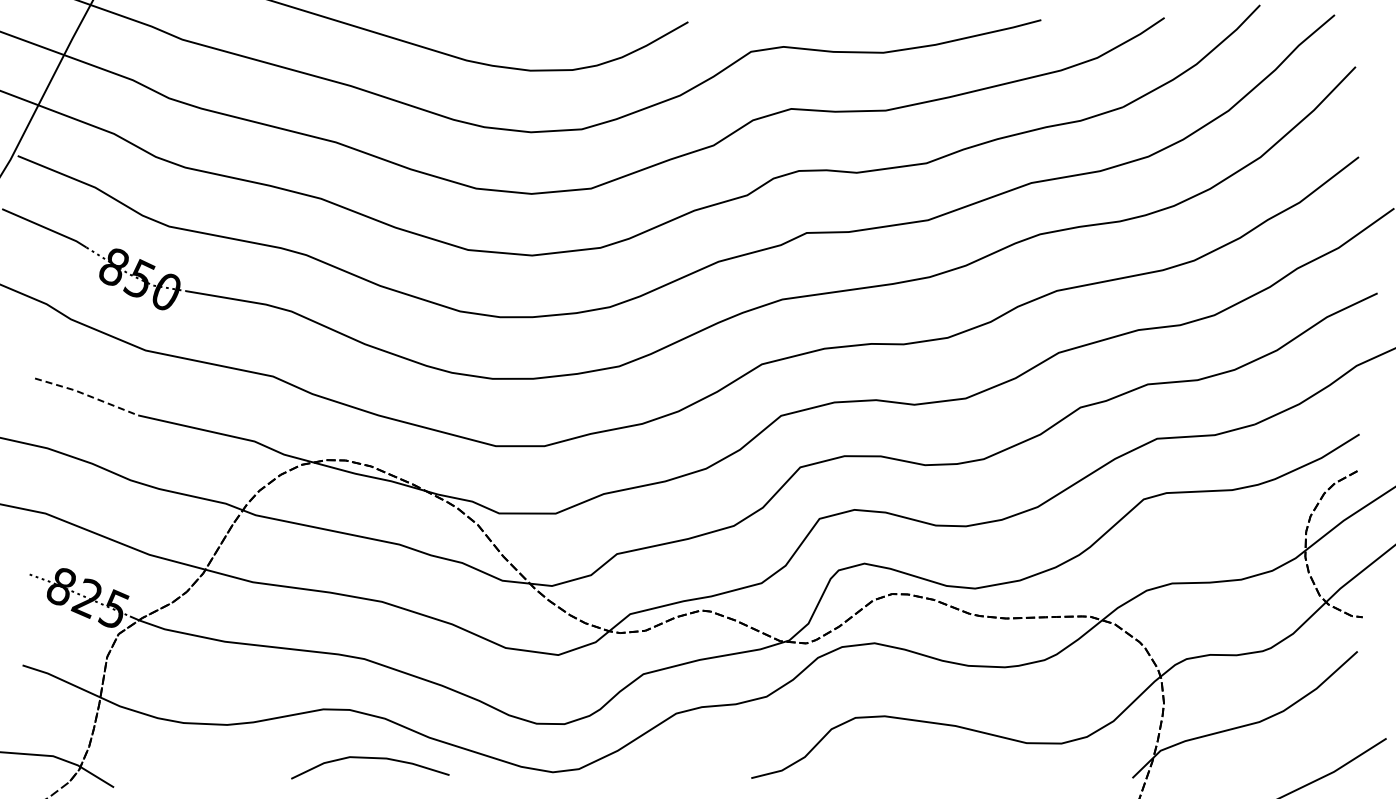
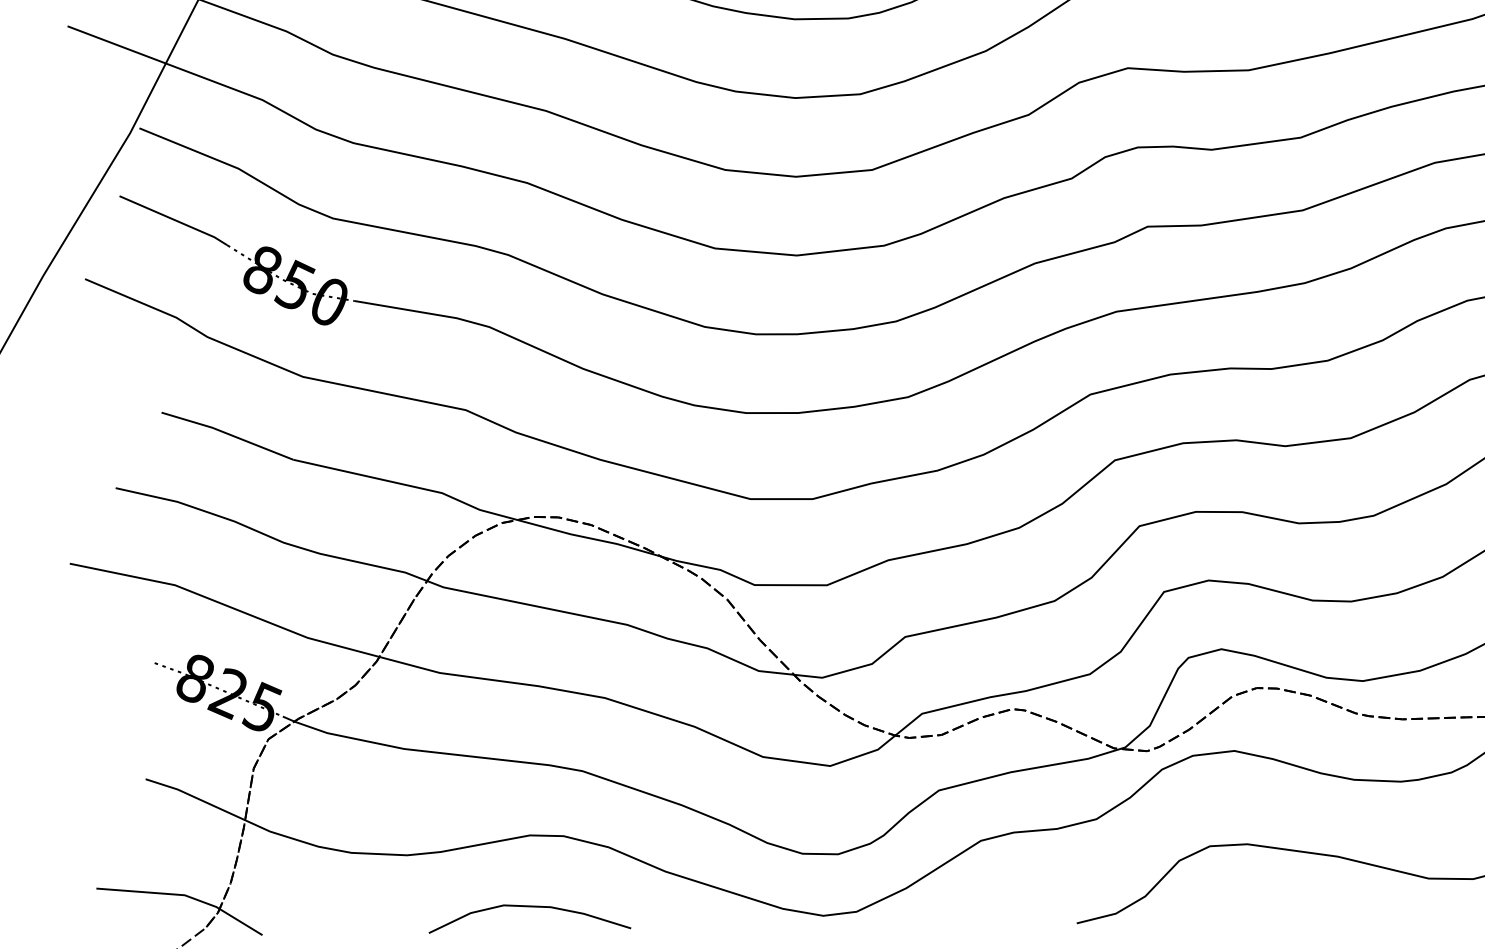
line: (86, 395) -> (227, 434), dashed -> solid
curve: (370, 758) -> (530, 907), moved

